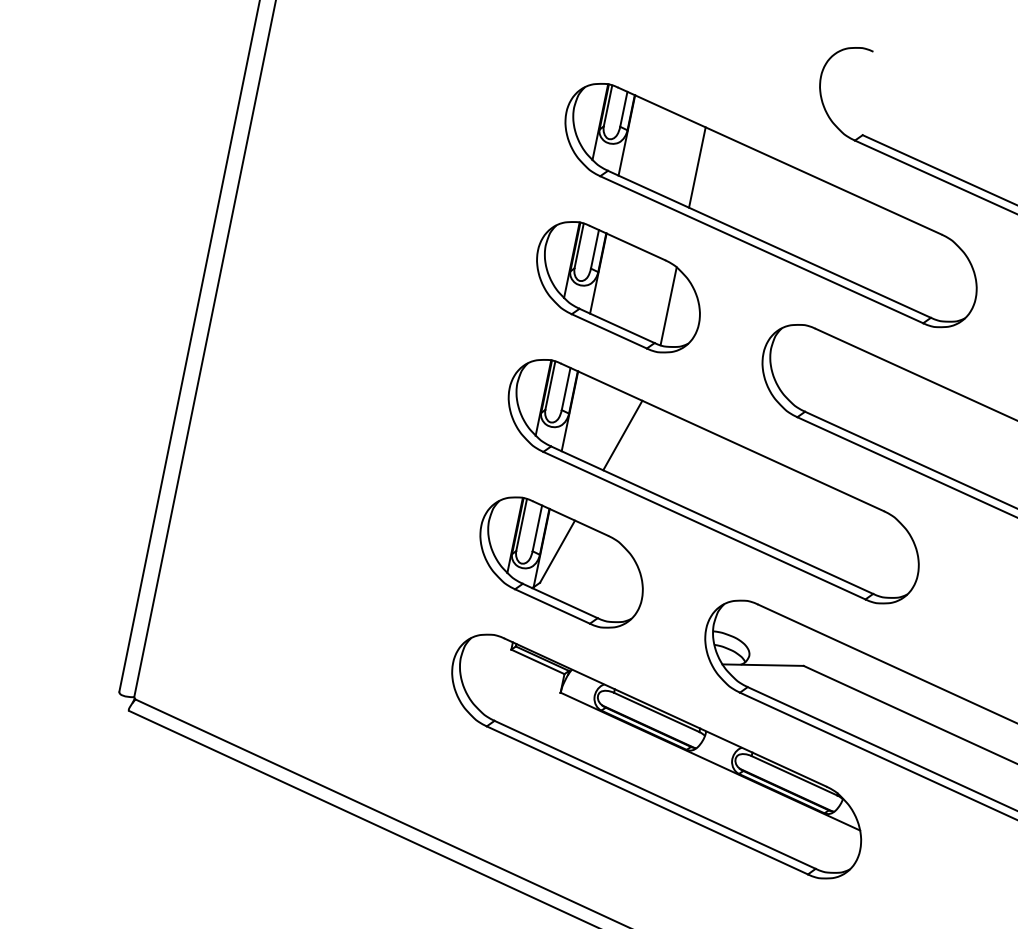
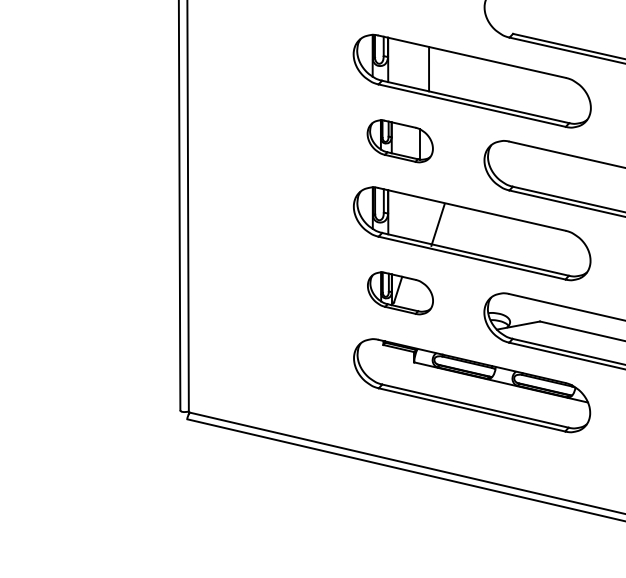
part: (616, 287) -> (399, 141), size x0.7
line: (622, 433) -> (437, 224), moved
part: (561, 562) -> (400, 293), size x0.7

